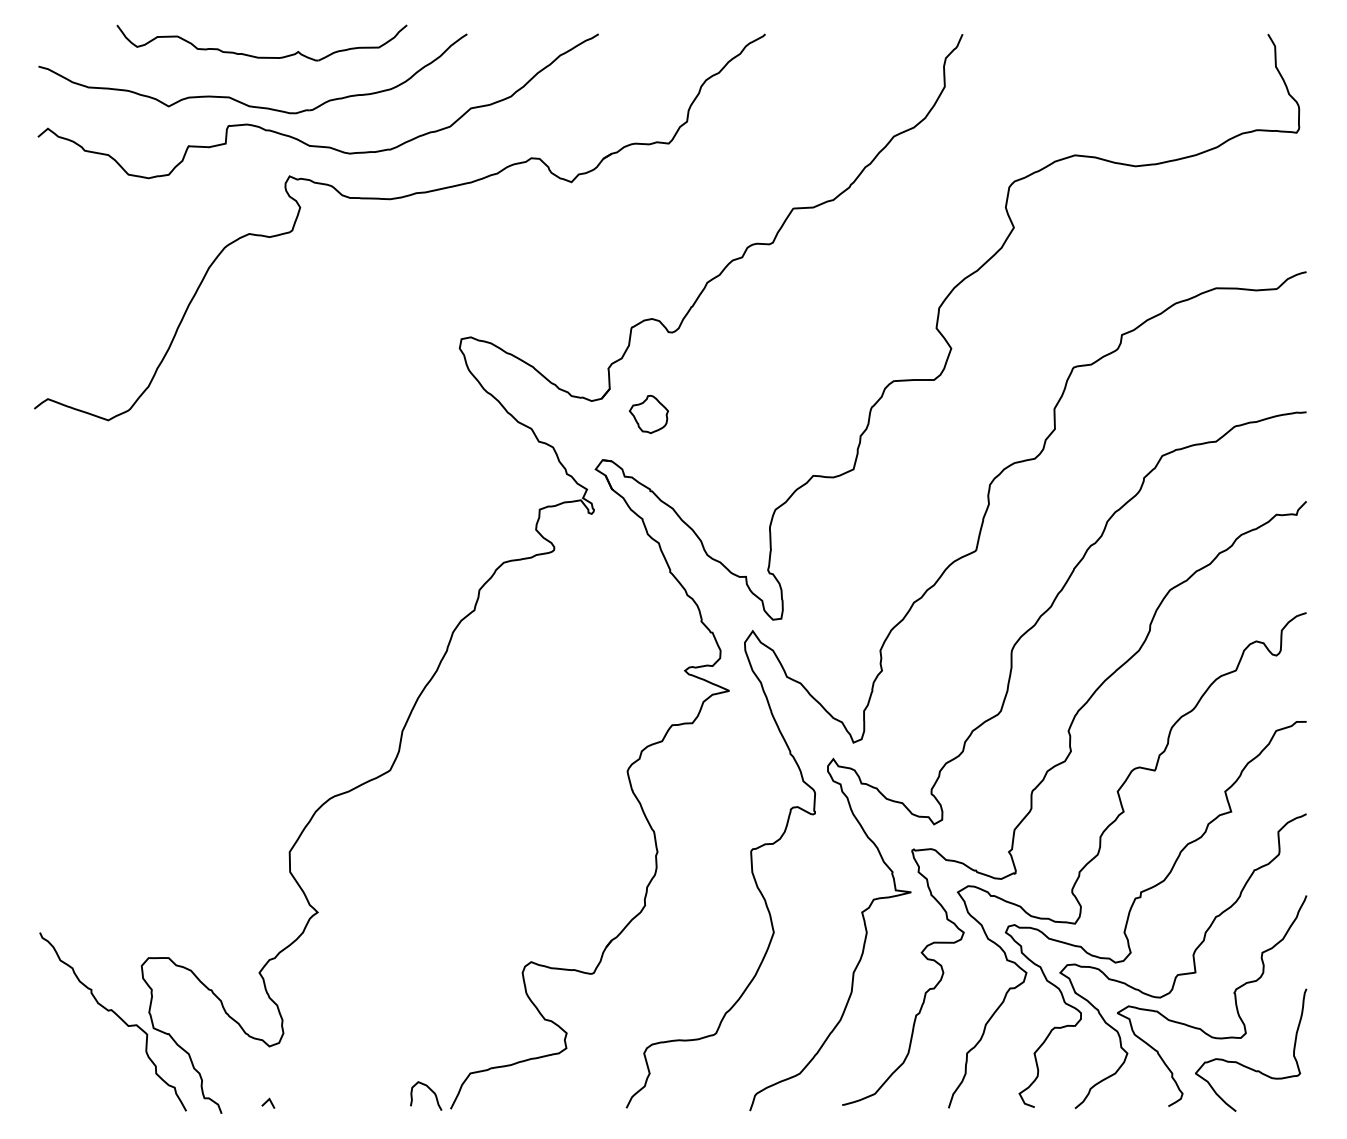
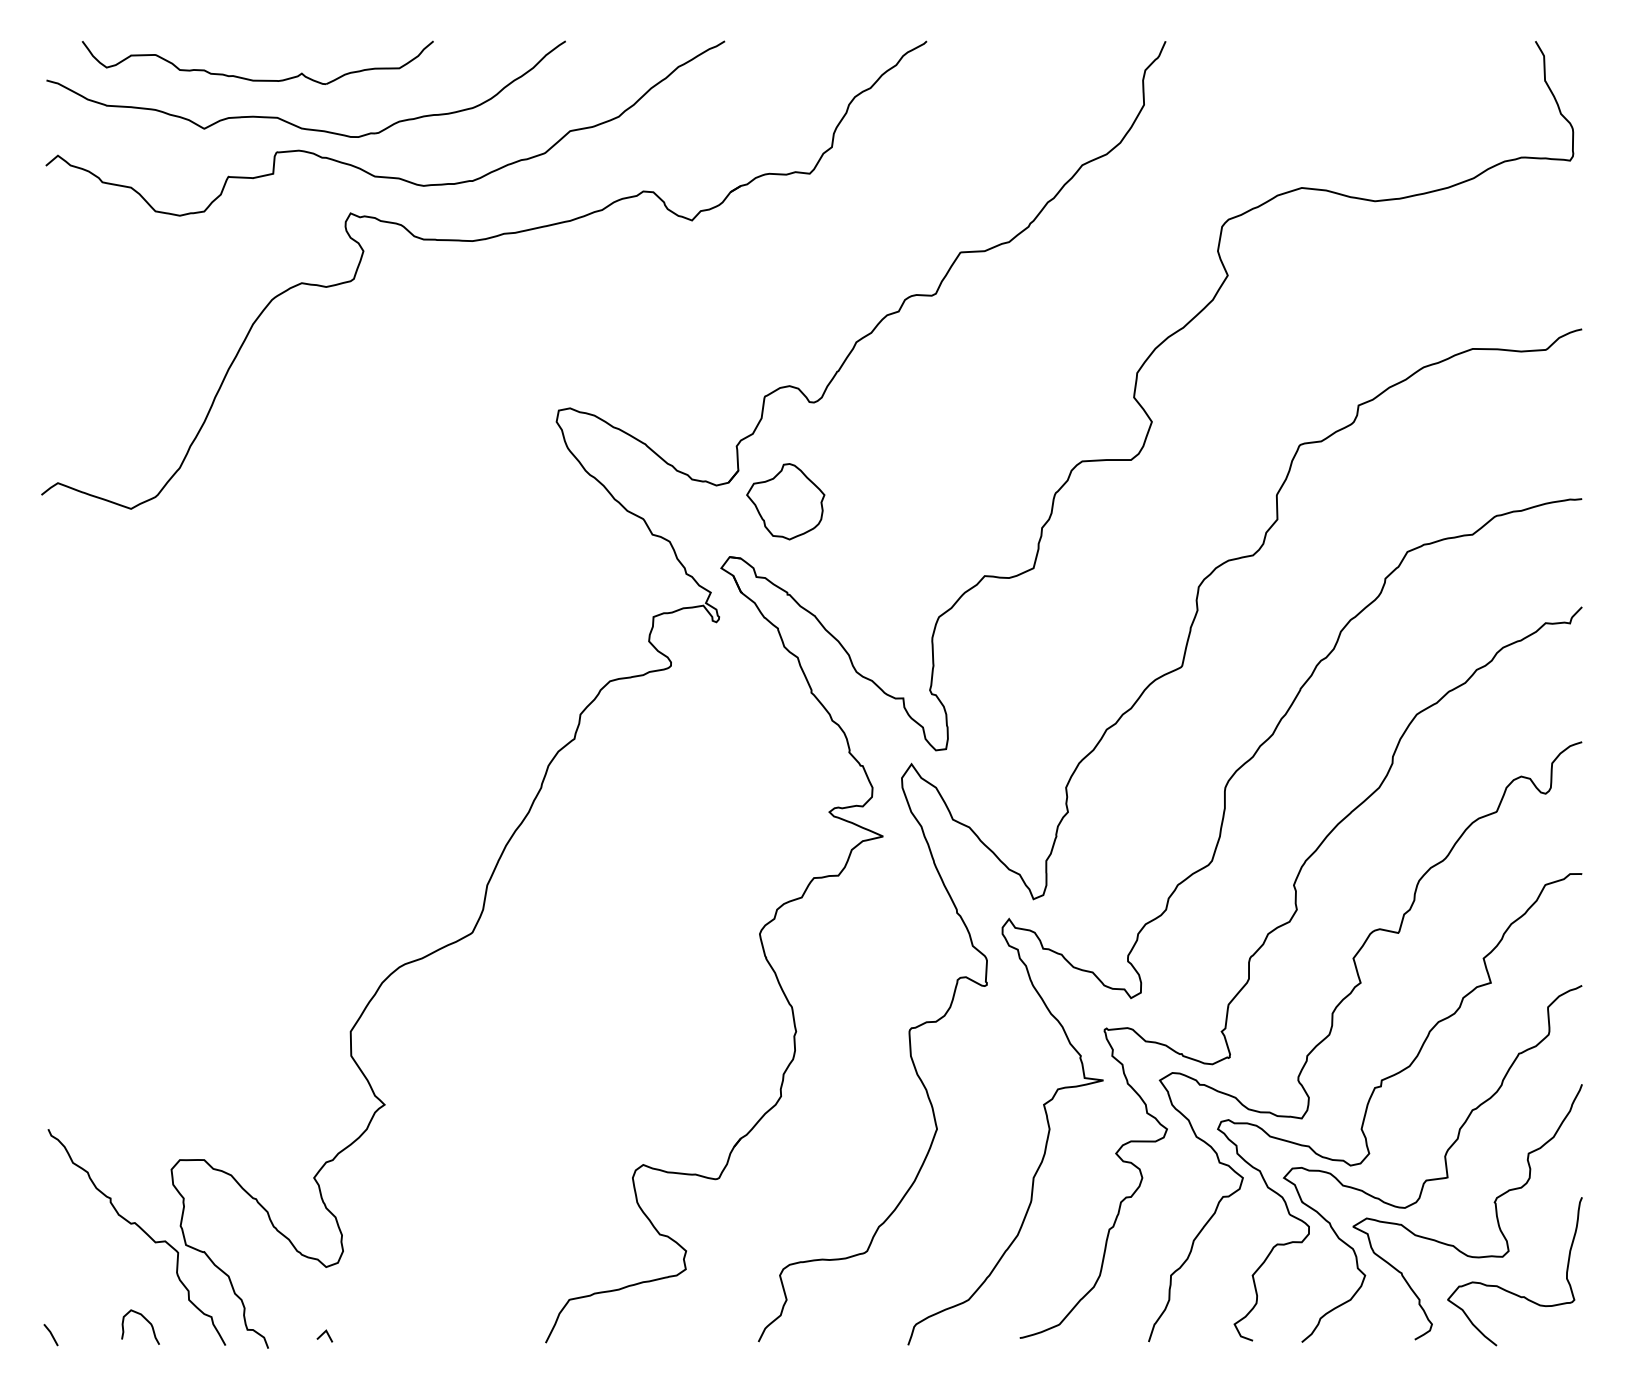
part: (261, 56) -> (257, 79), moved
part: (648, 414) -> (785, 501), size x1.67
curve: (430, 1090) -> (145, 1320), moved
line: (42, 1102) -> (51, 1334), added

